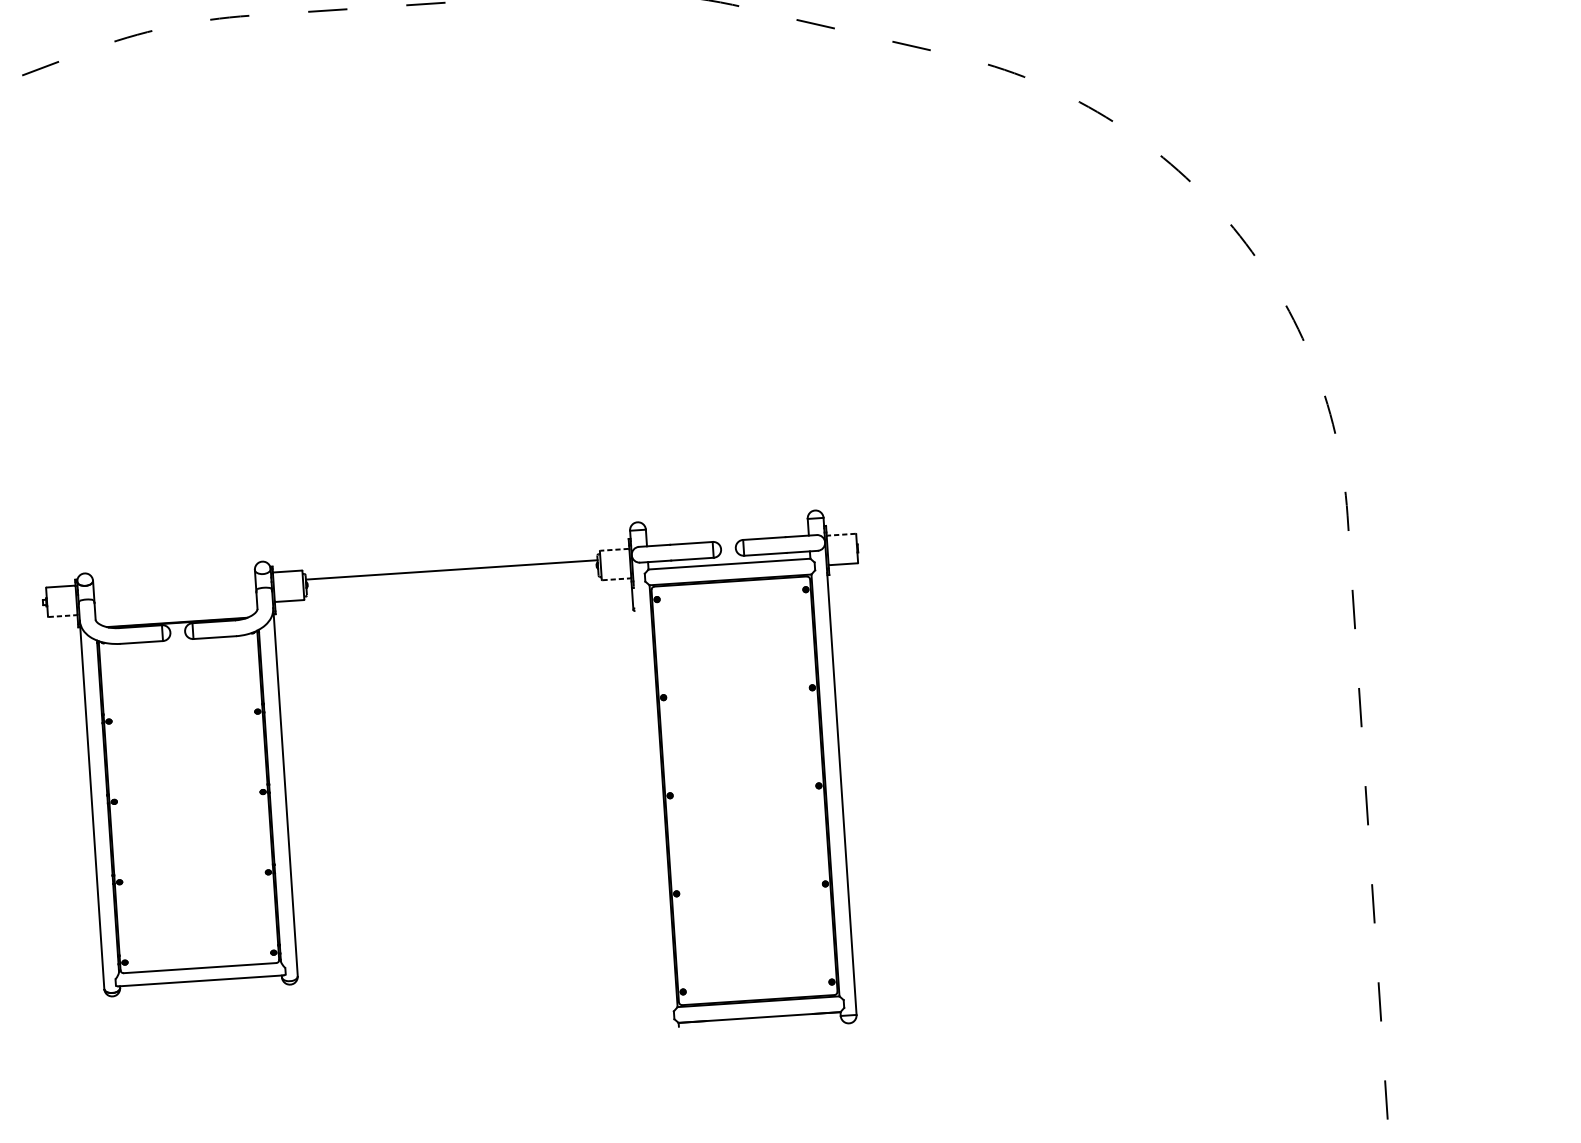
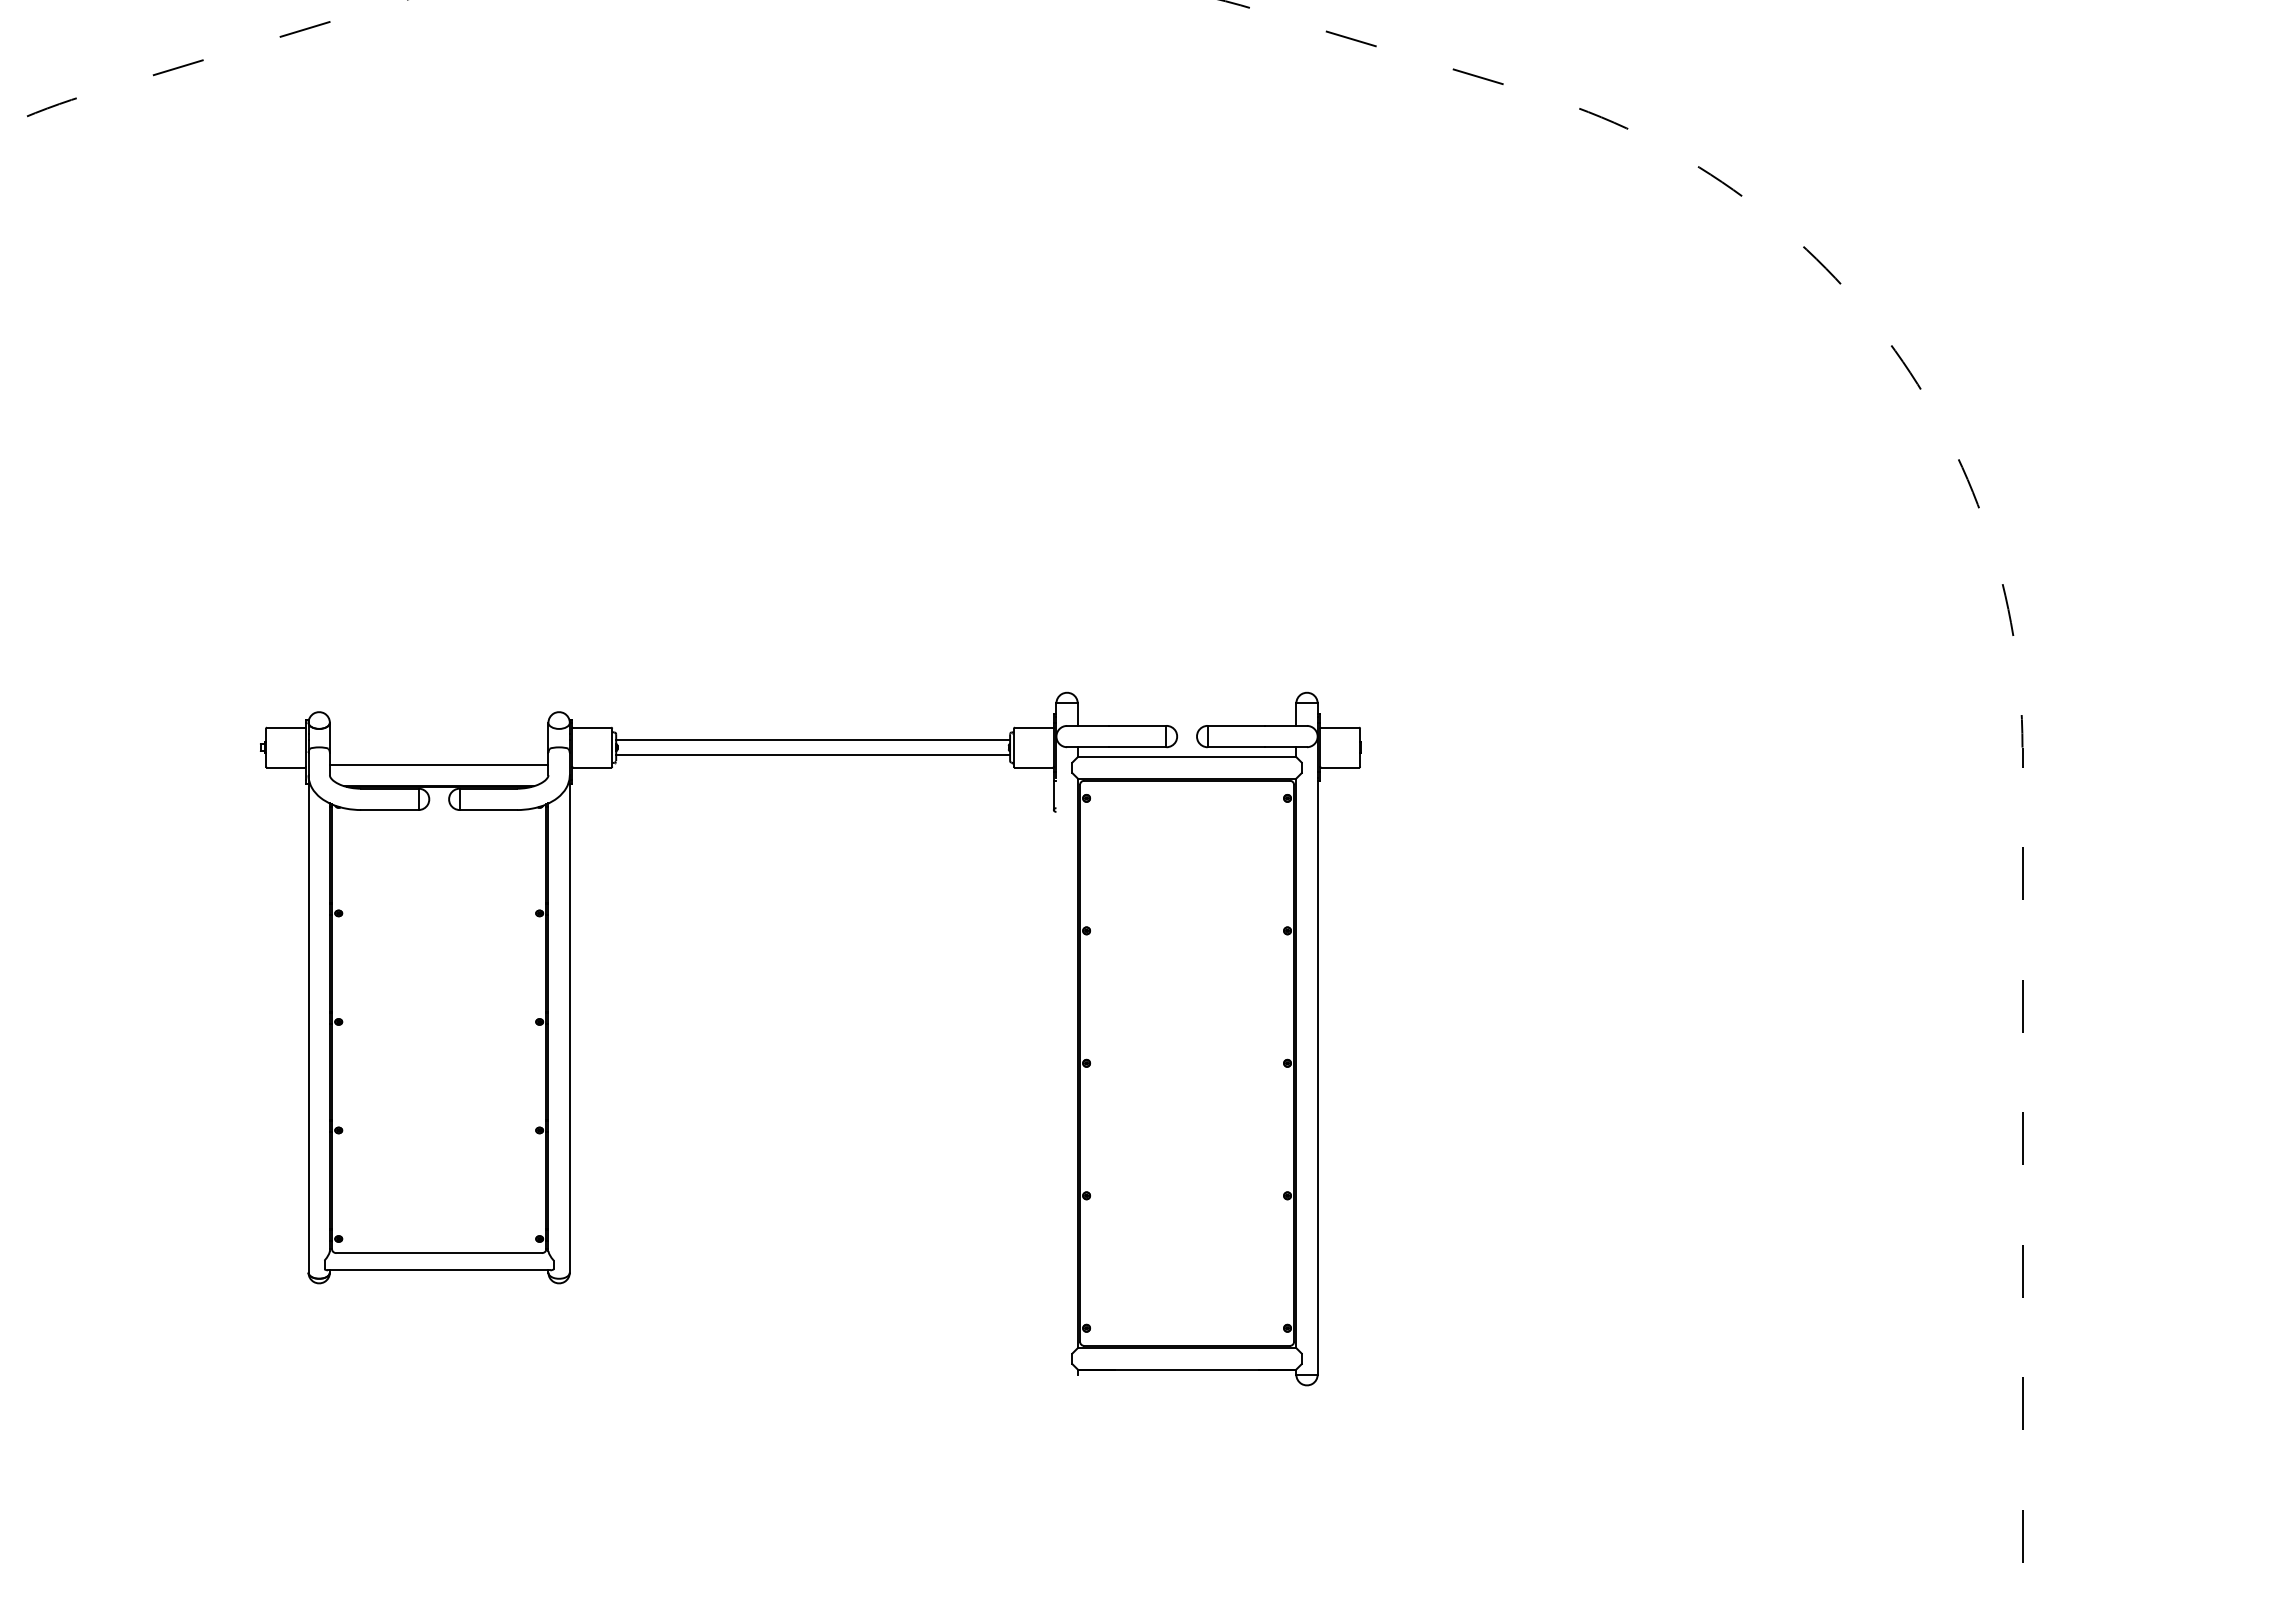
line: (840, 534) -> (1339, 727), dashed -> solid
line: (614, 549) -> (1033, 727), dashed -> solid
line: (617, 579) -> (1034, 767), dashed -> solid
line: (452, 581) -> (813, 755), added
line: (175, 606) -> (438, 764), added
line: (63, 616) -> (286, 767), dashed -> solid

